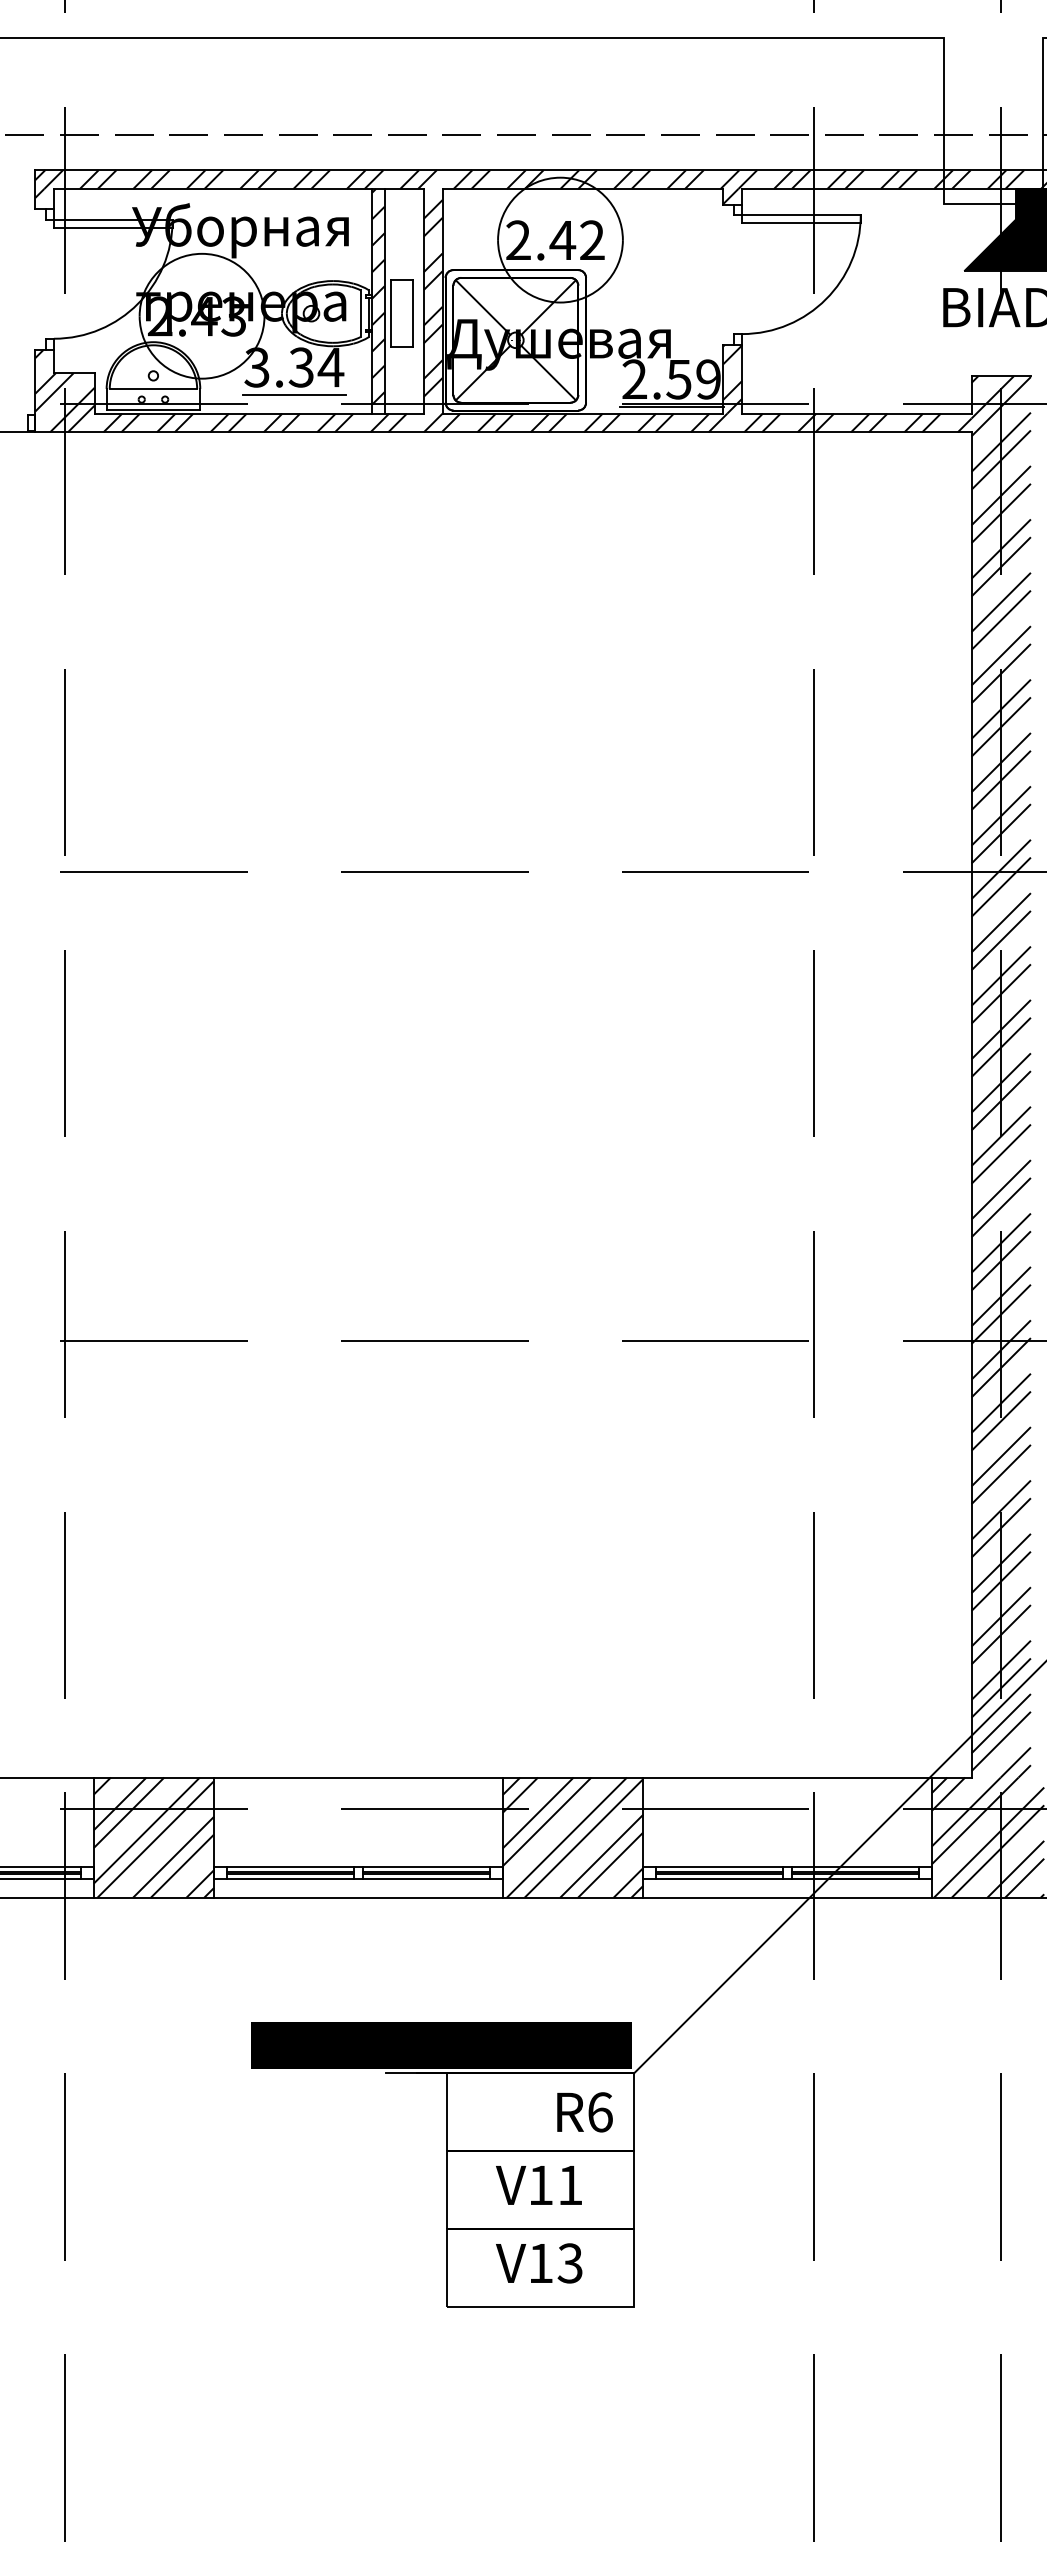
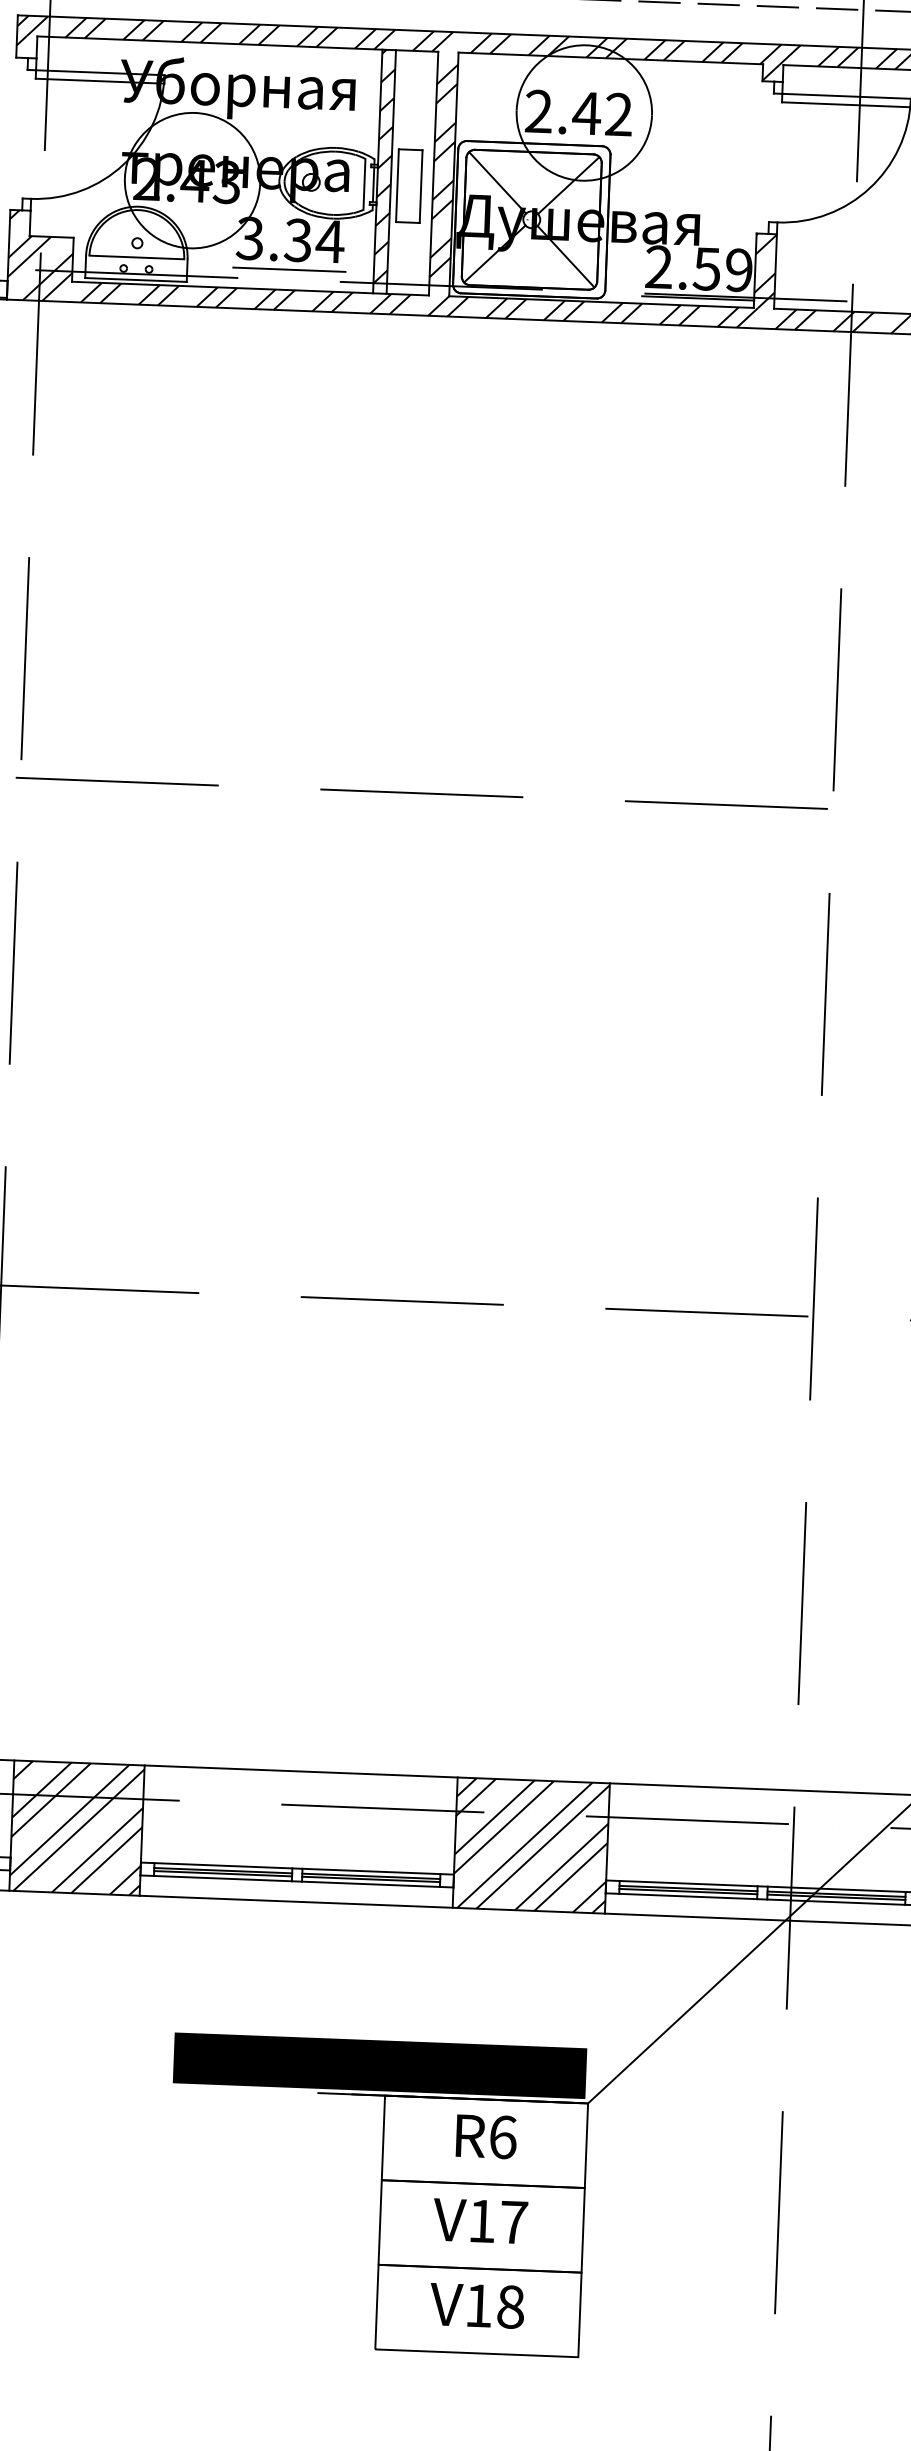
text: (584, 2112) -> (485, 2136), moved
text: (570, 2185) -> (514, 2222), V11 -> V17
text: (569, 2263) -> (509, 2307), V13 -> V18

